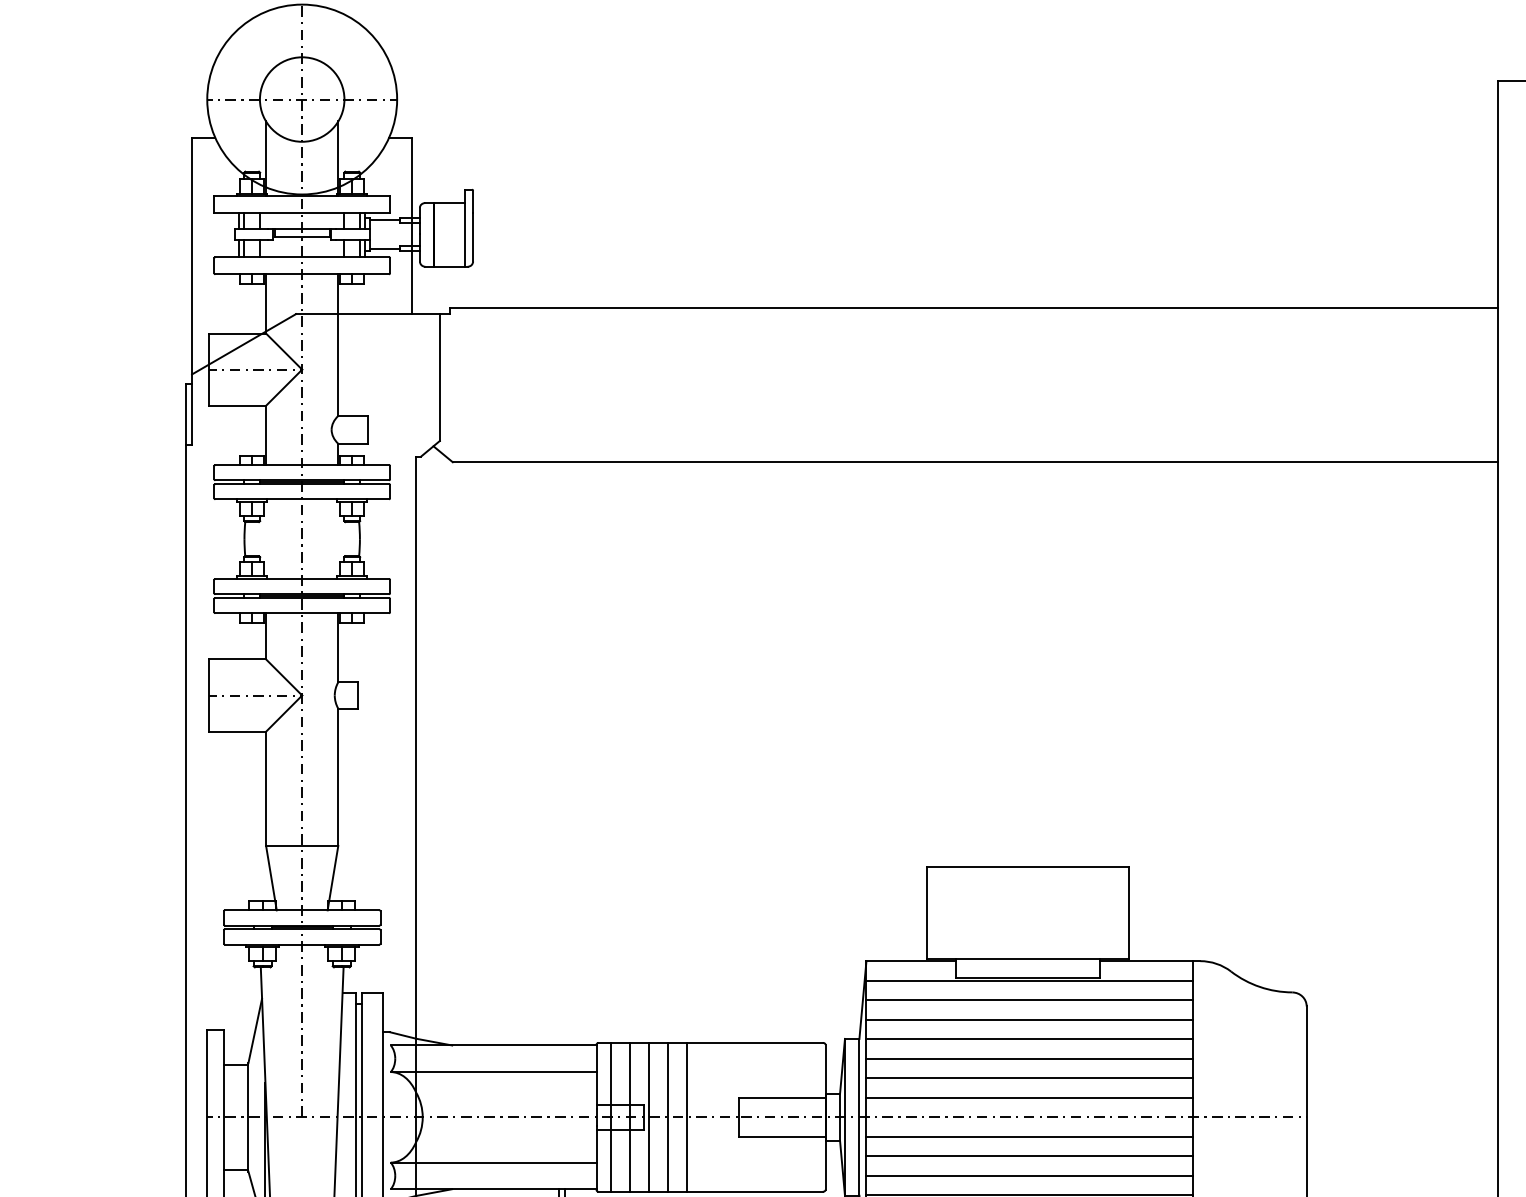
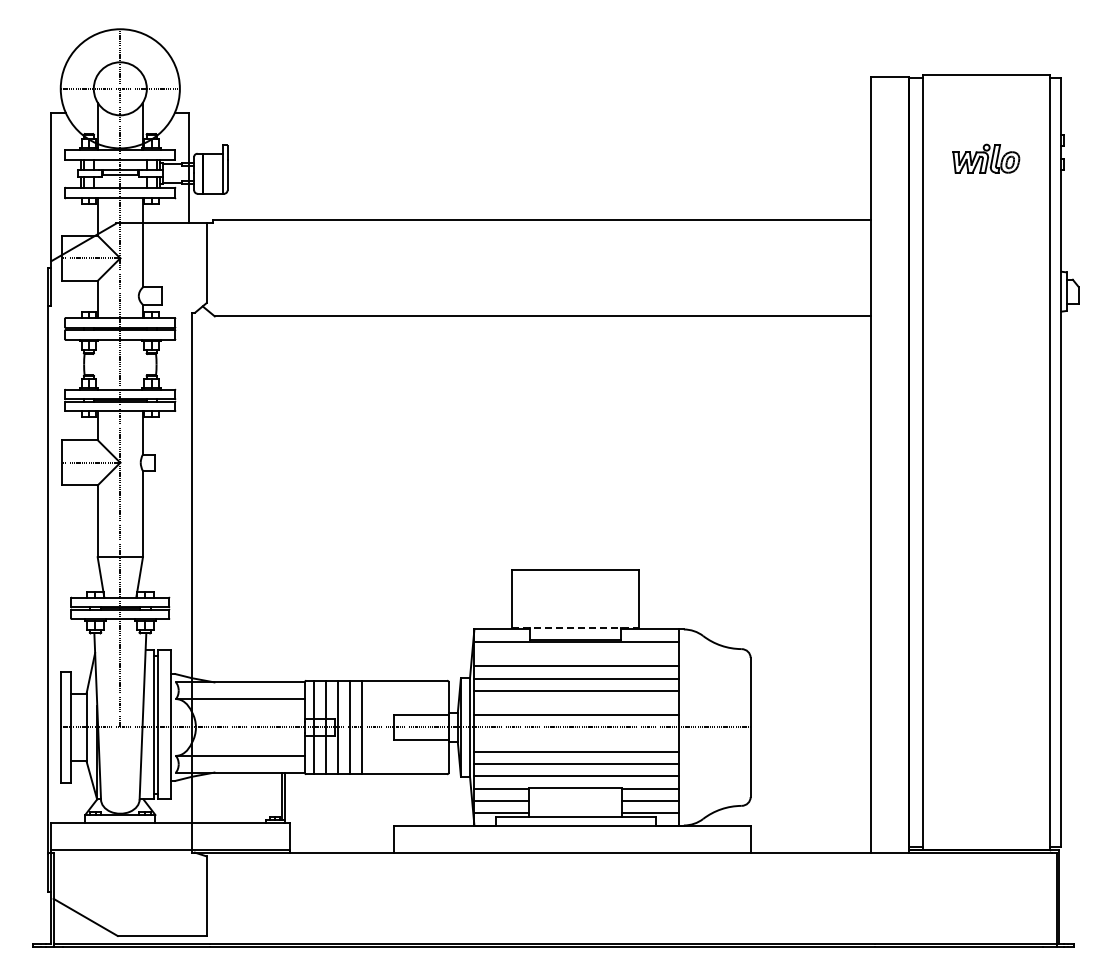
line: (1029, 959) -> (576, 628), solid -> dashed
line: (1029, 999) -> (576, 653), removed
line: (1029, 1079) -> (576, 703), removed
line: (1029, 1136) -> (576, 739), removed

